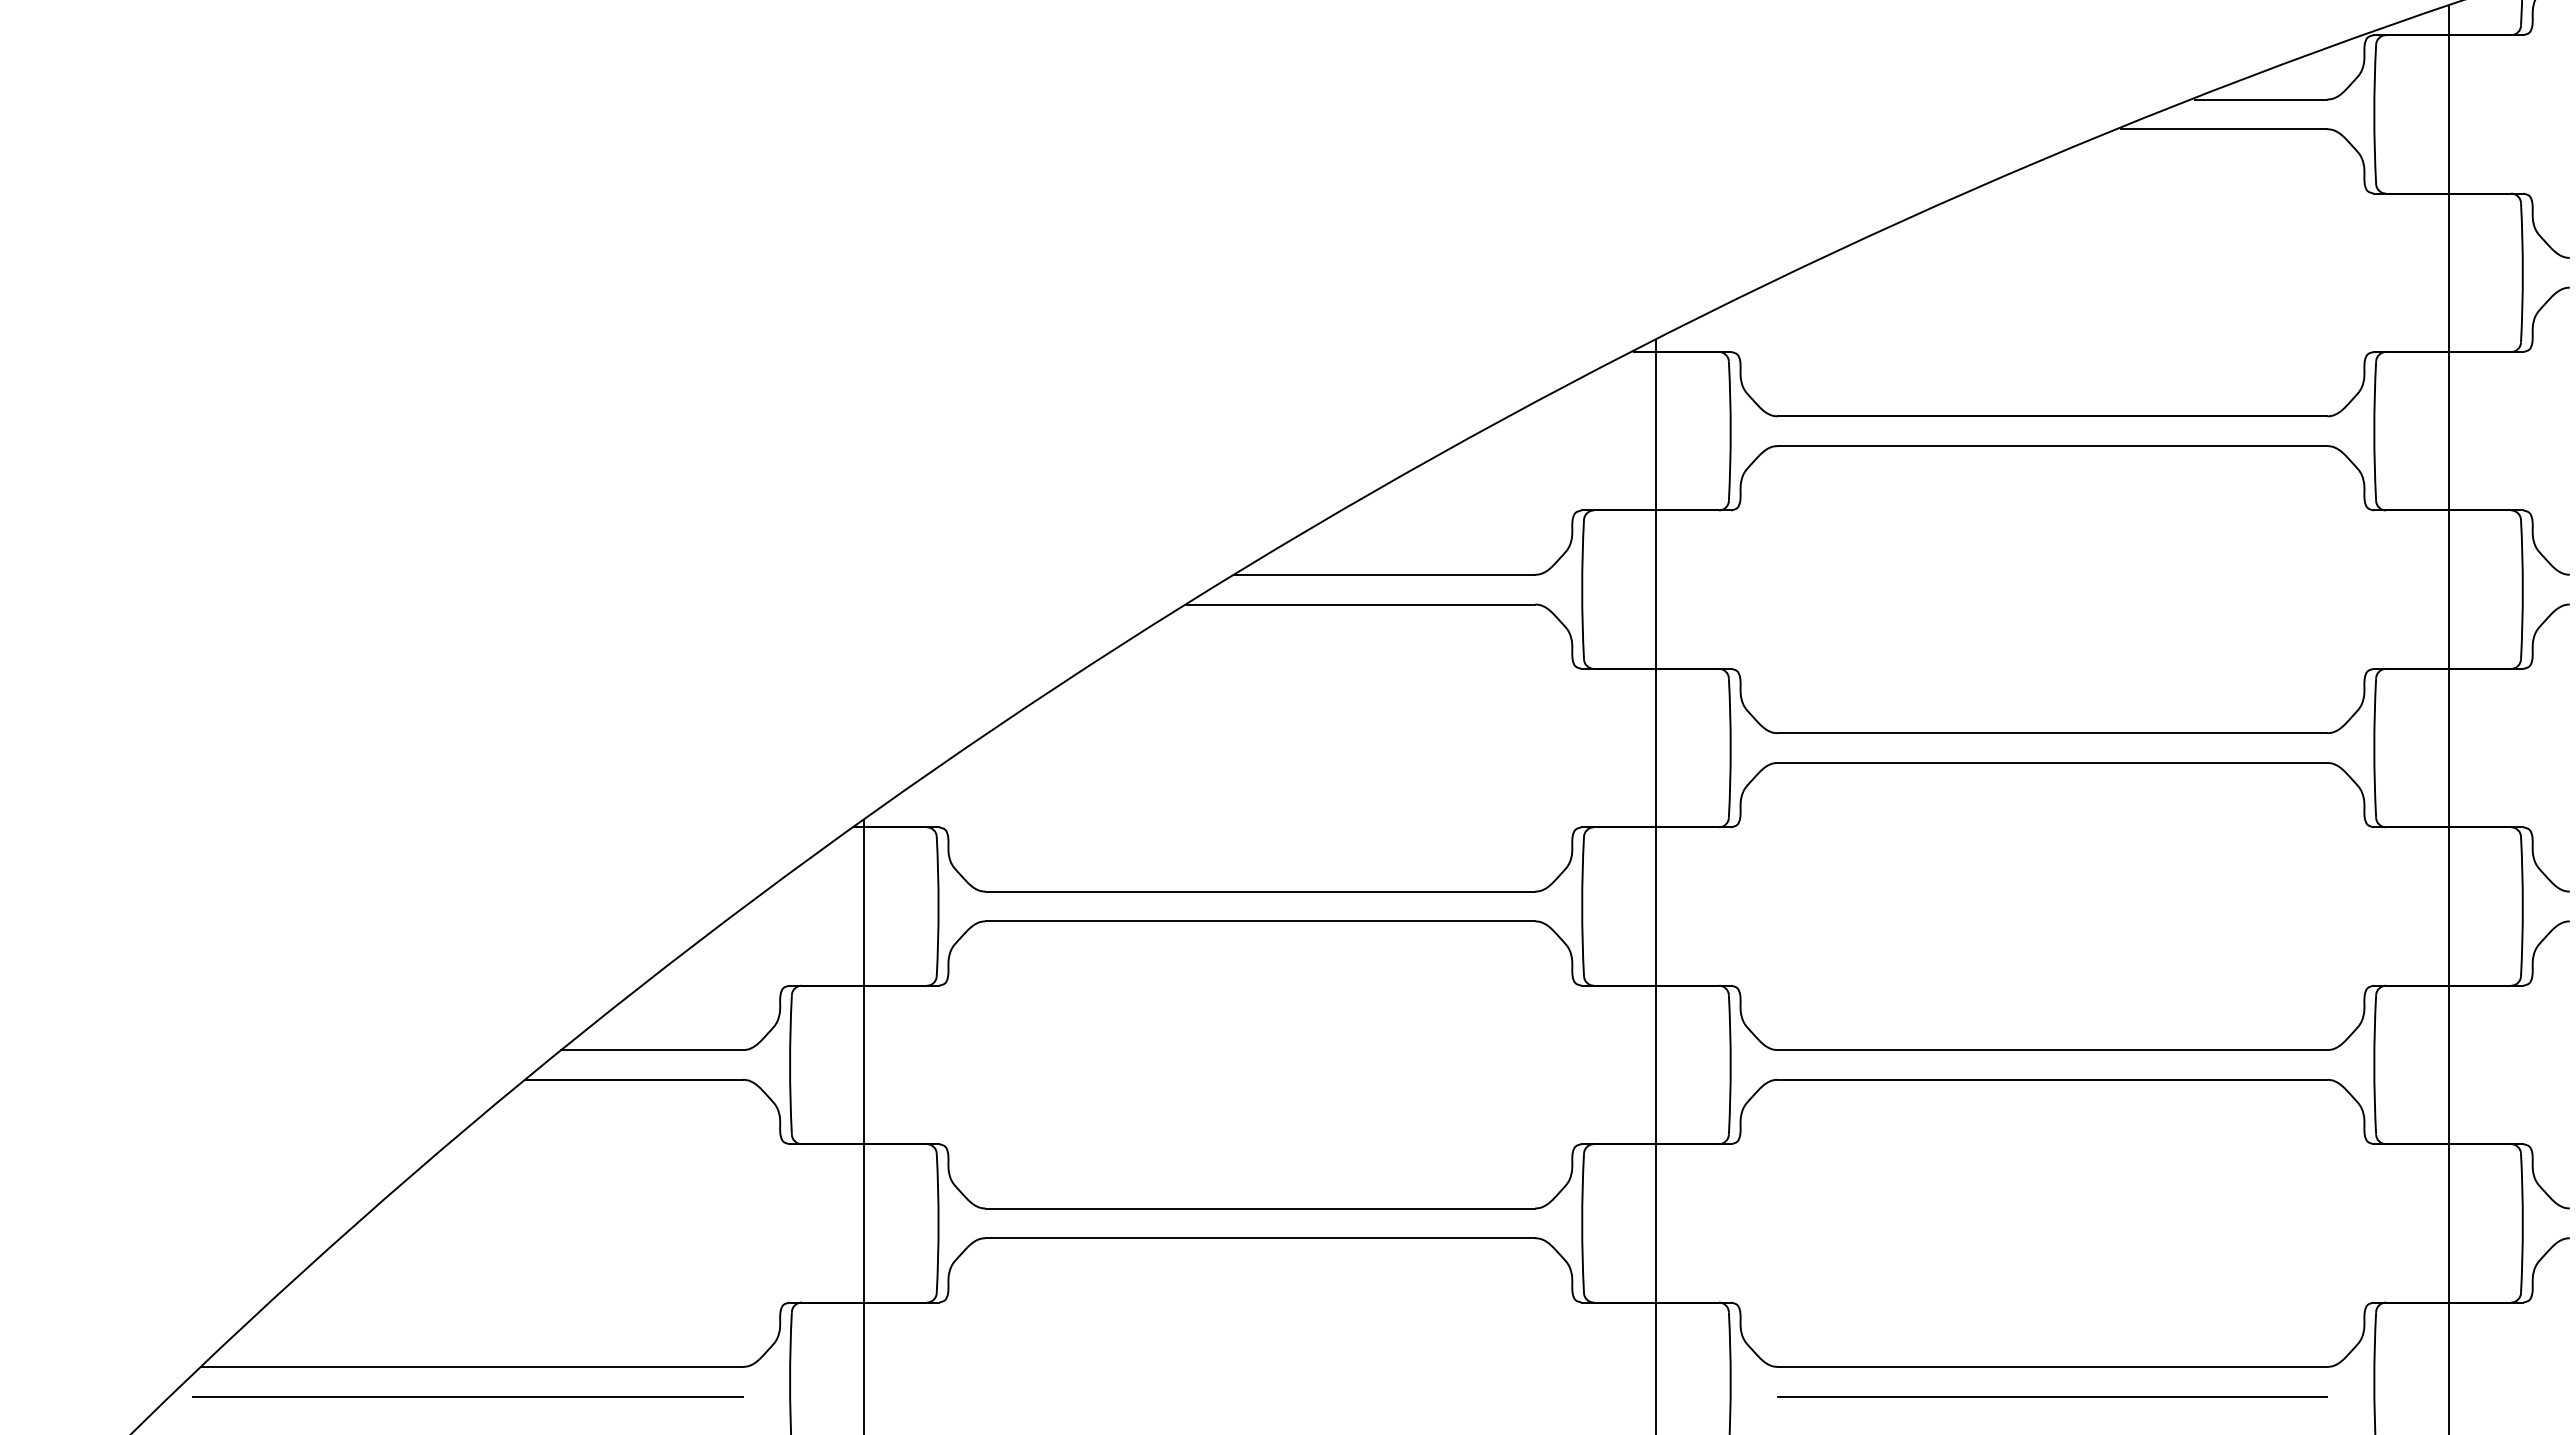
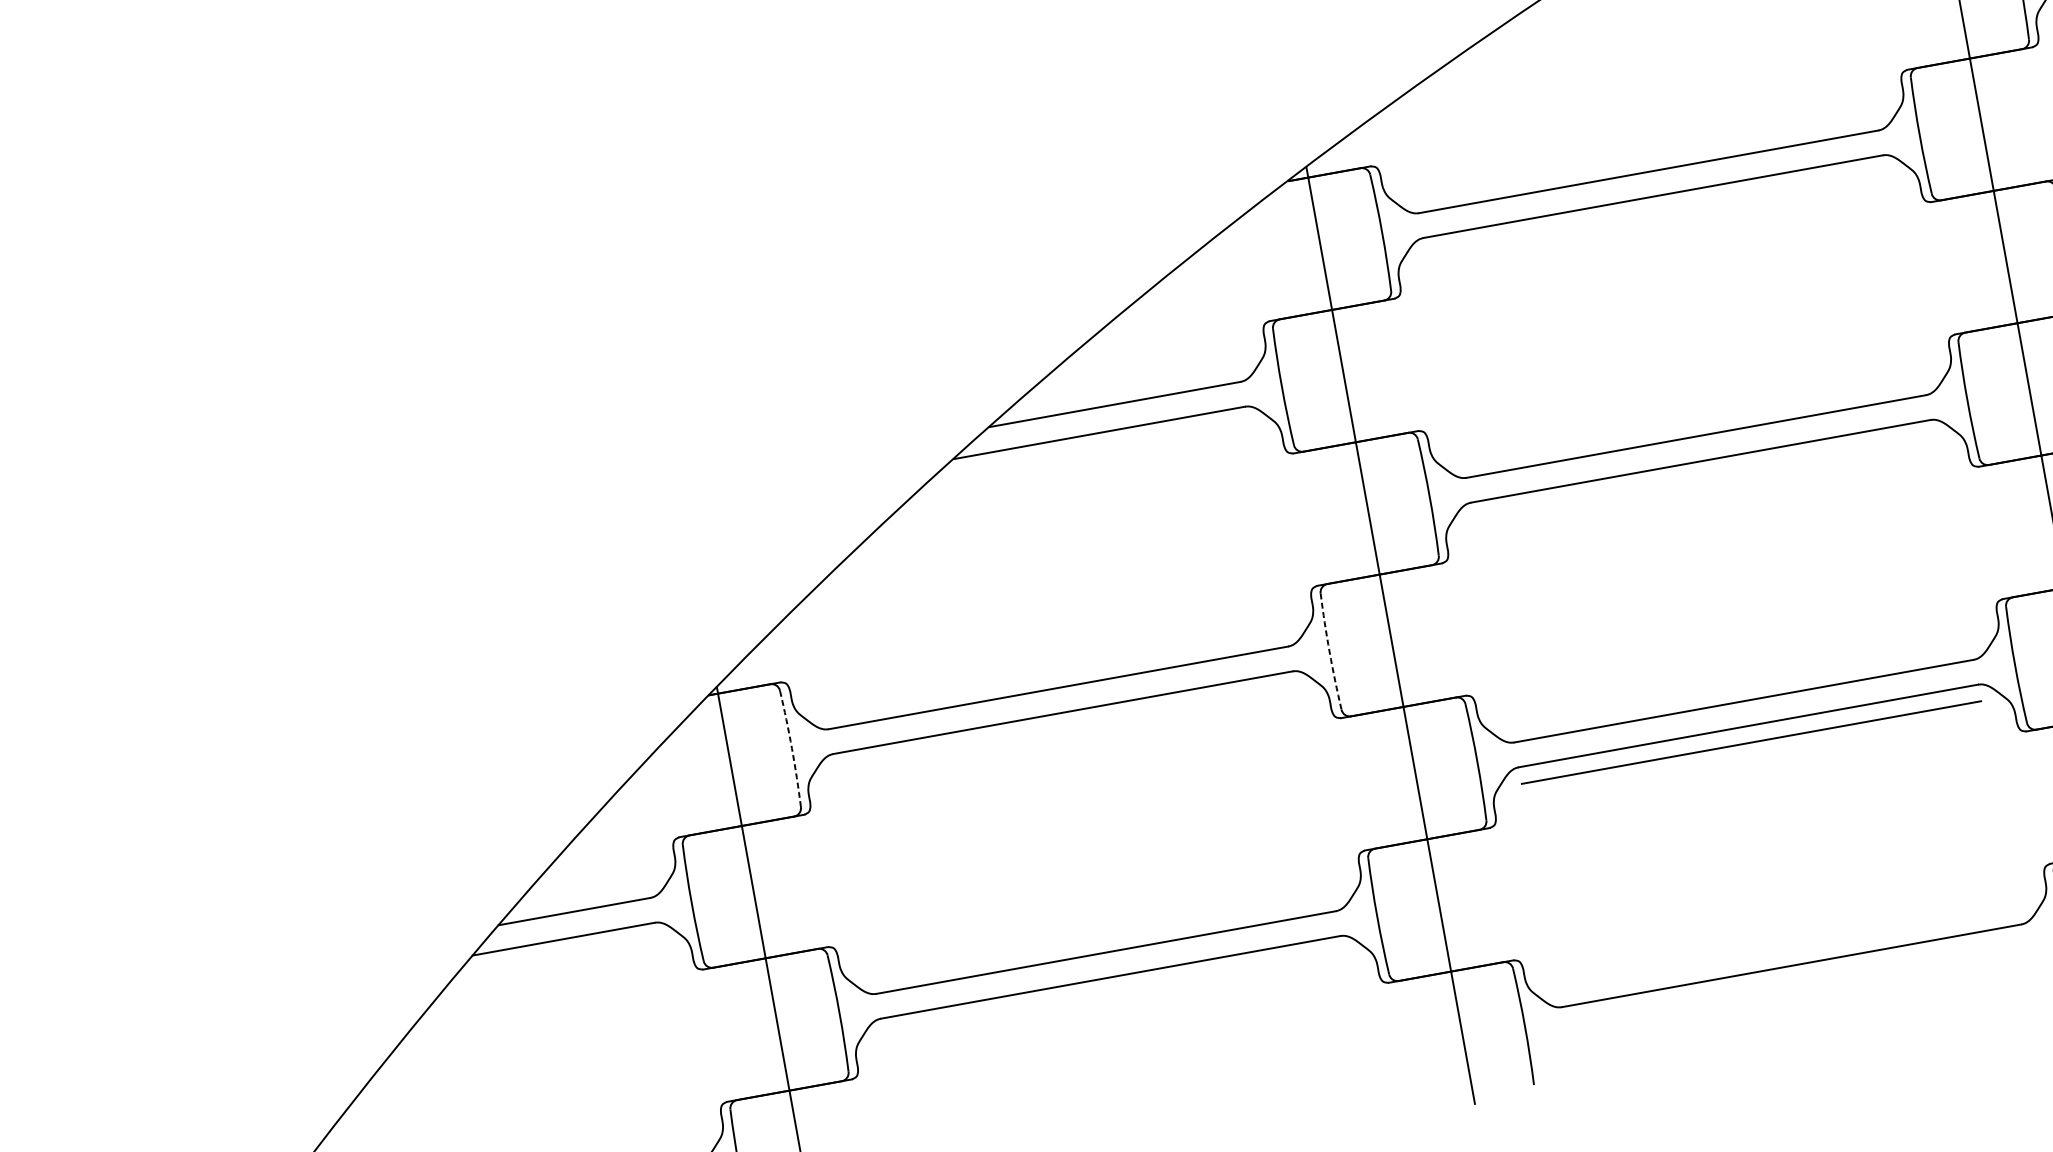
arc: (938, 906) -> (791, 748), solid -> dashed
arc: (1582, 906) -> (1329, 651), solid -> dashed
line: (2052, 1396) -> (1751, 742), moved

